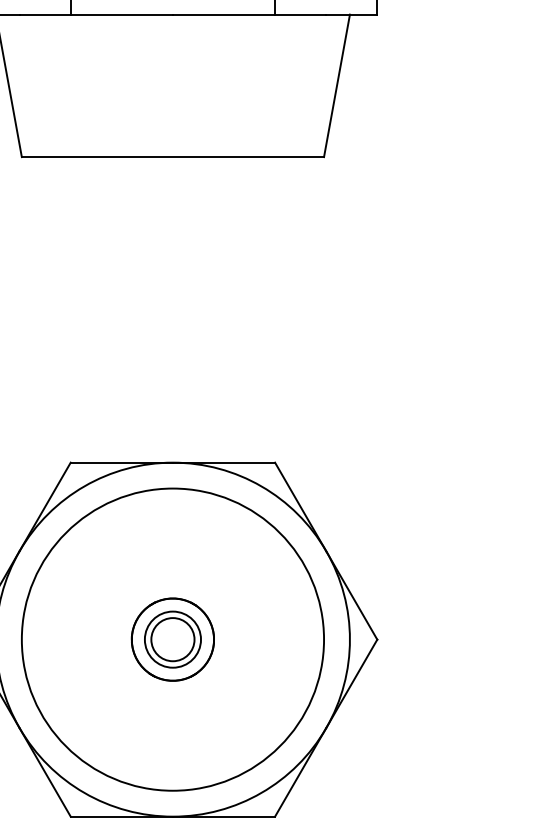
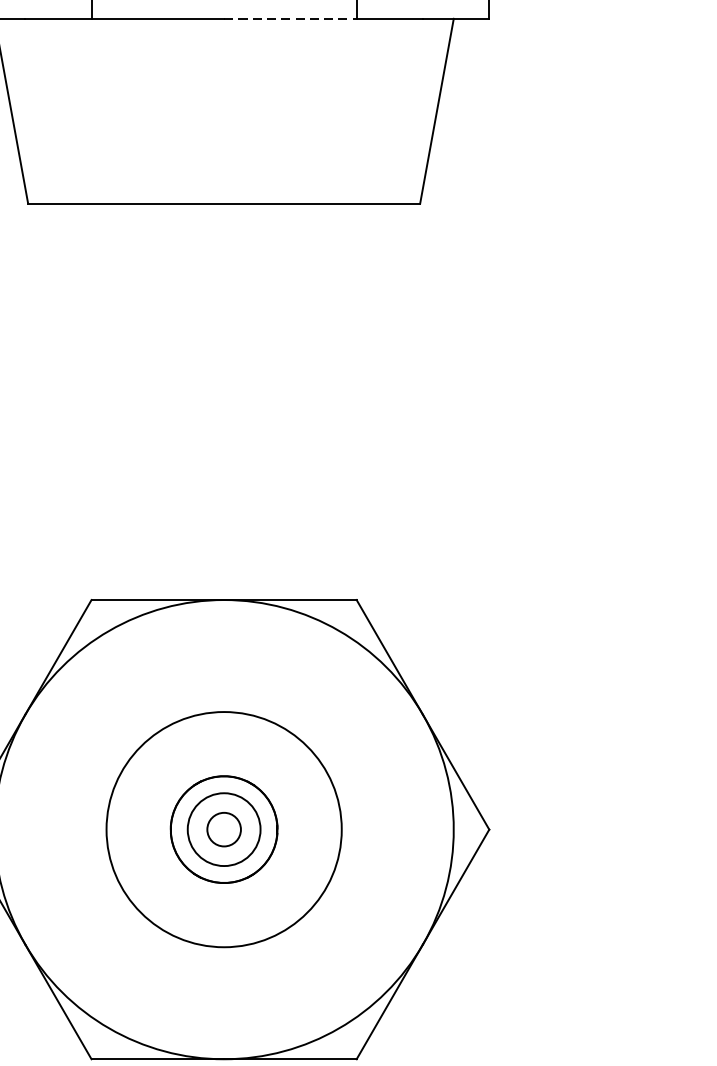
line: (224, 14) -> (291, 18), solid -> dashed
circle: (172, 639) -> (223, 829), size x0.6
circle: (172, 639) -> (223, 829), size x0.6

